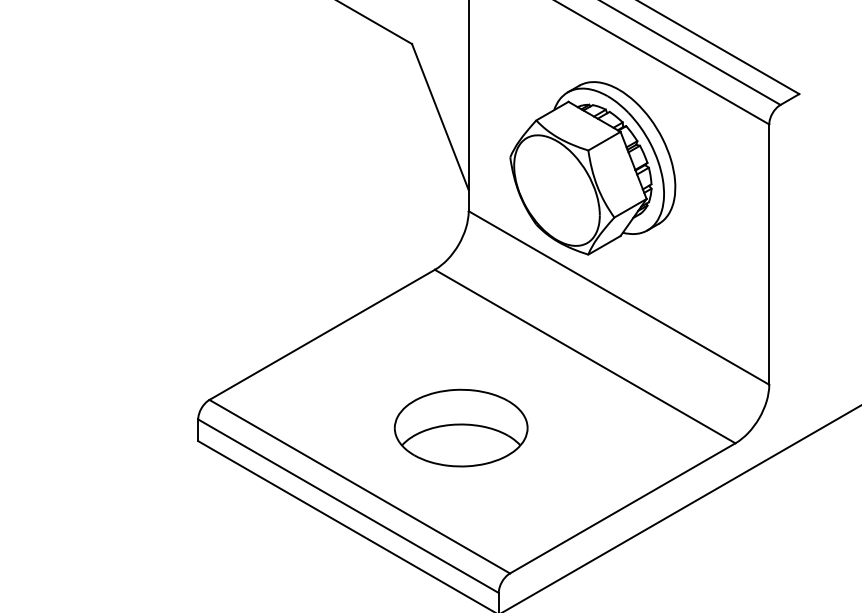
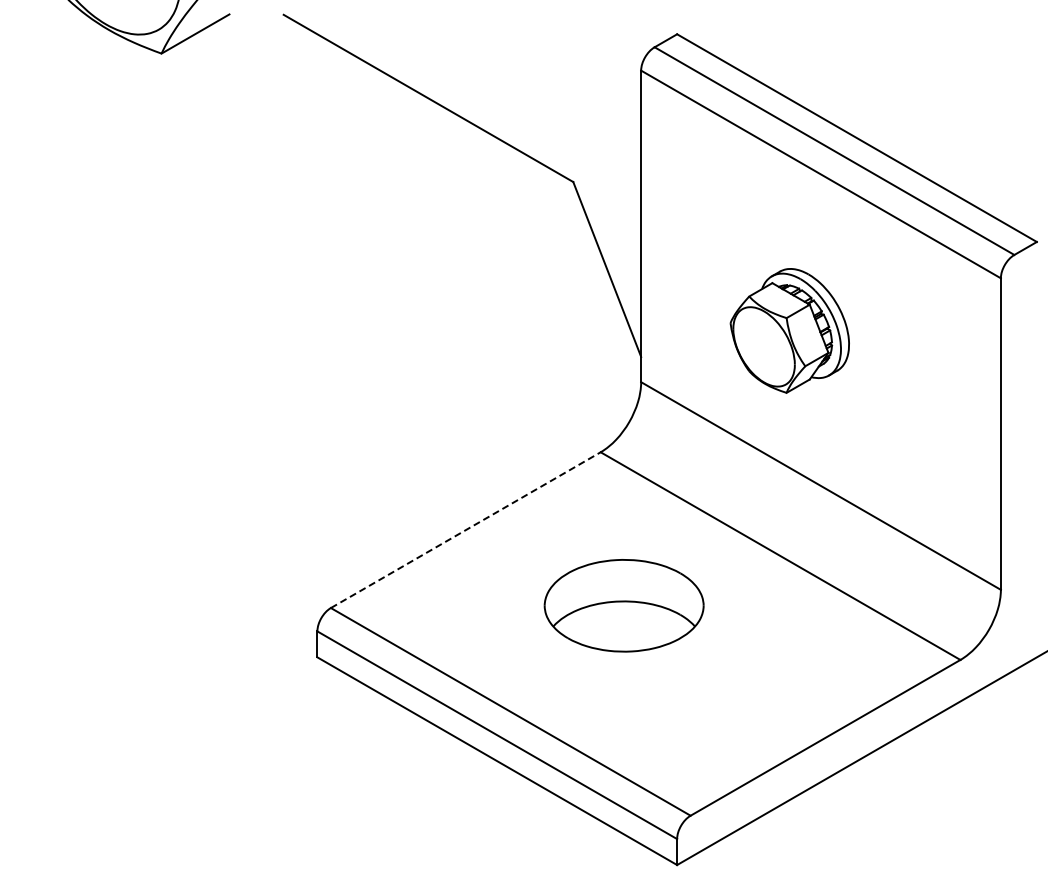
part: (592, 168) -> (789, 330), size x0.6
line: (321, 335) -> (465, 530), solid -> dashed
part: (460, 427) -> (623, 605), moved

